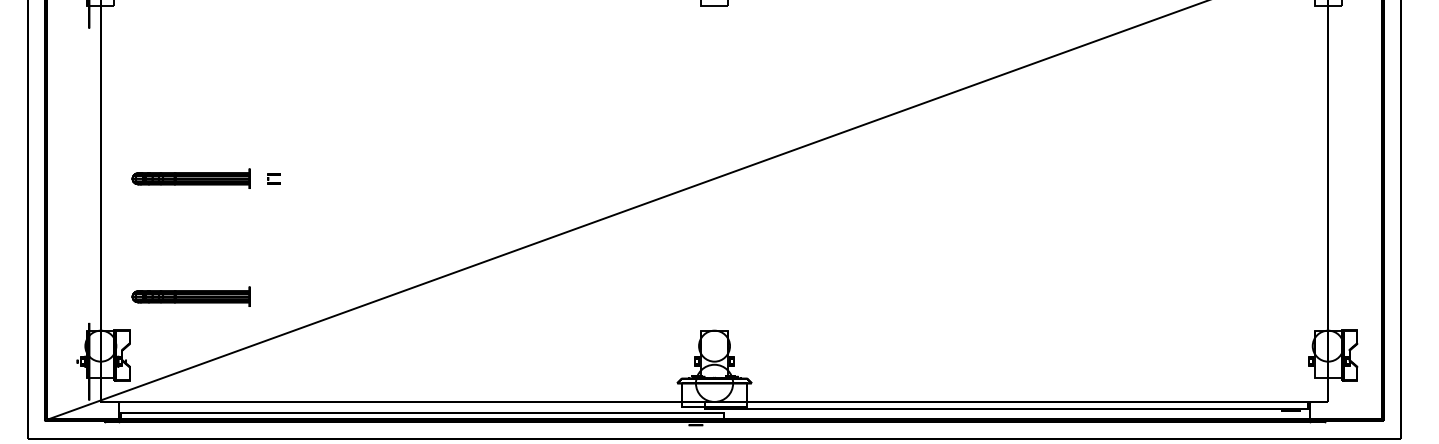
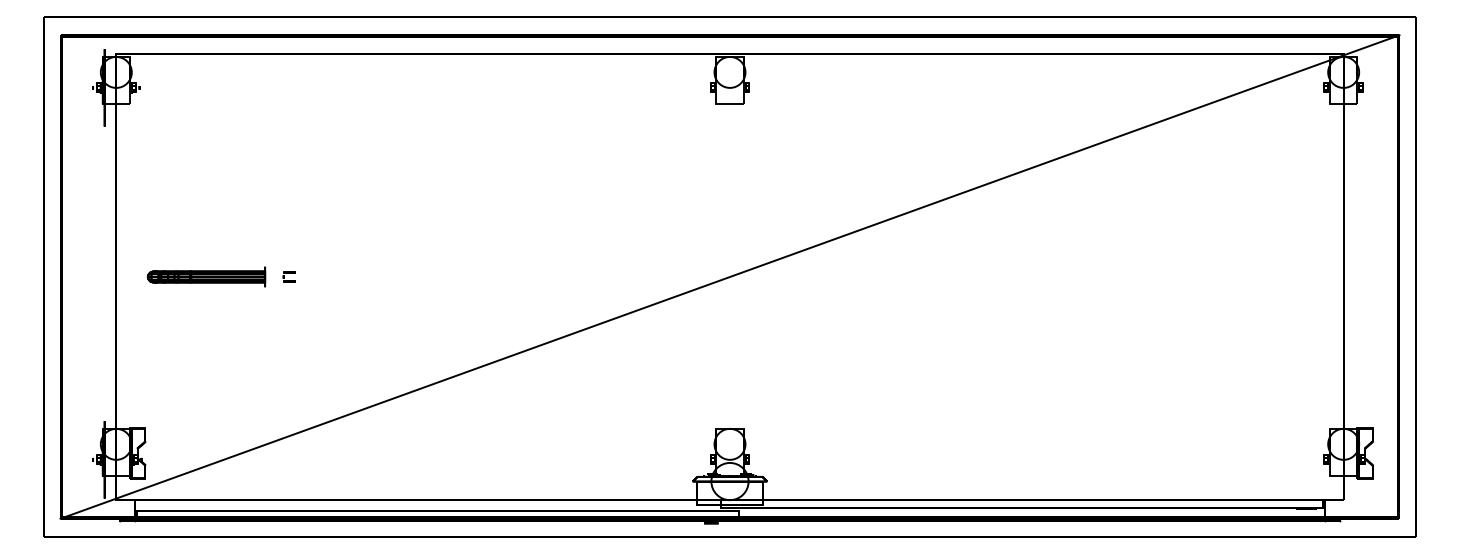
part: (191, 296) -> (206, 394), removed

